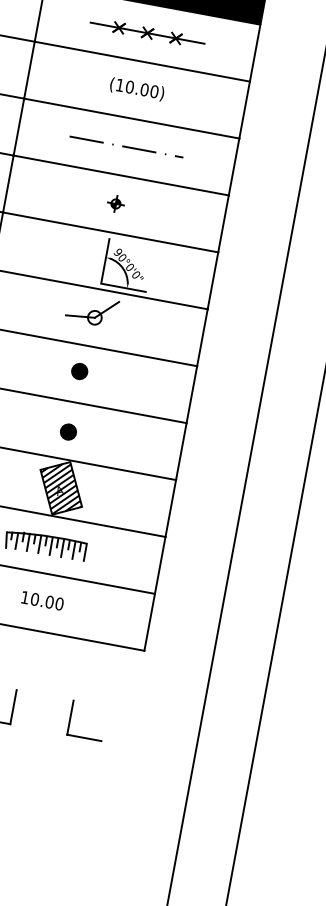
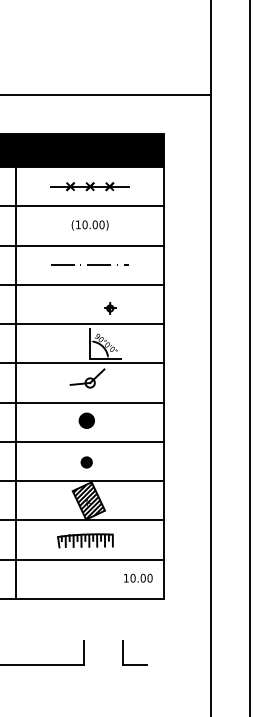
part: (116, 204) -> (110, 308), moved
part: (79, 371) -> (86, 420), size x1.4
text: (43, 599) -> (138, 577), moved

